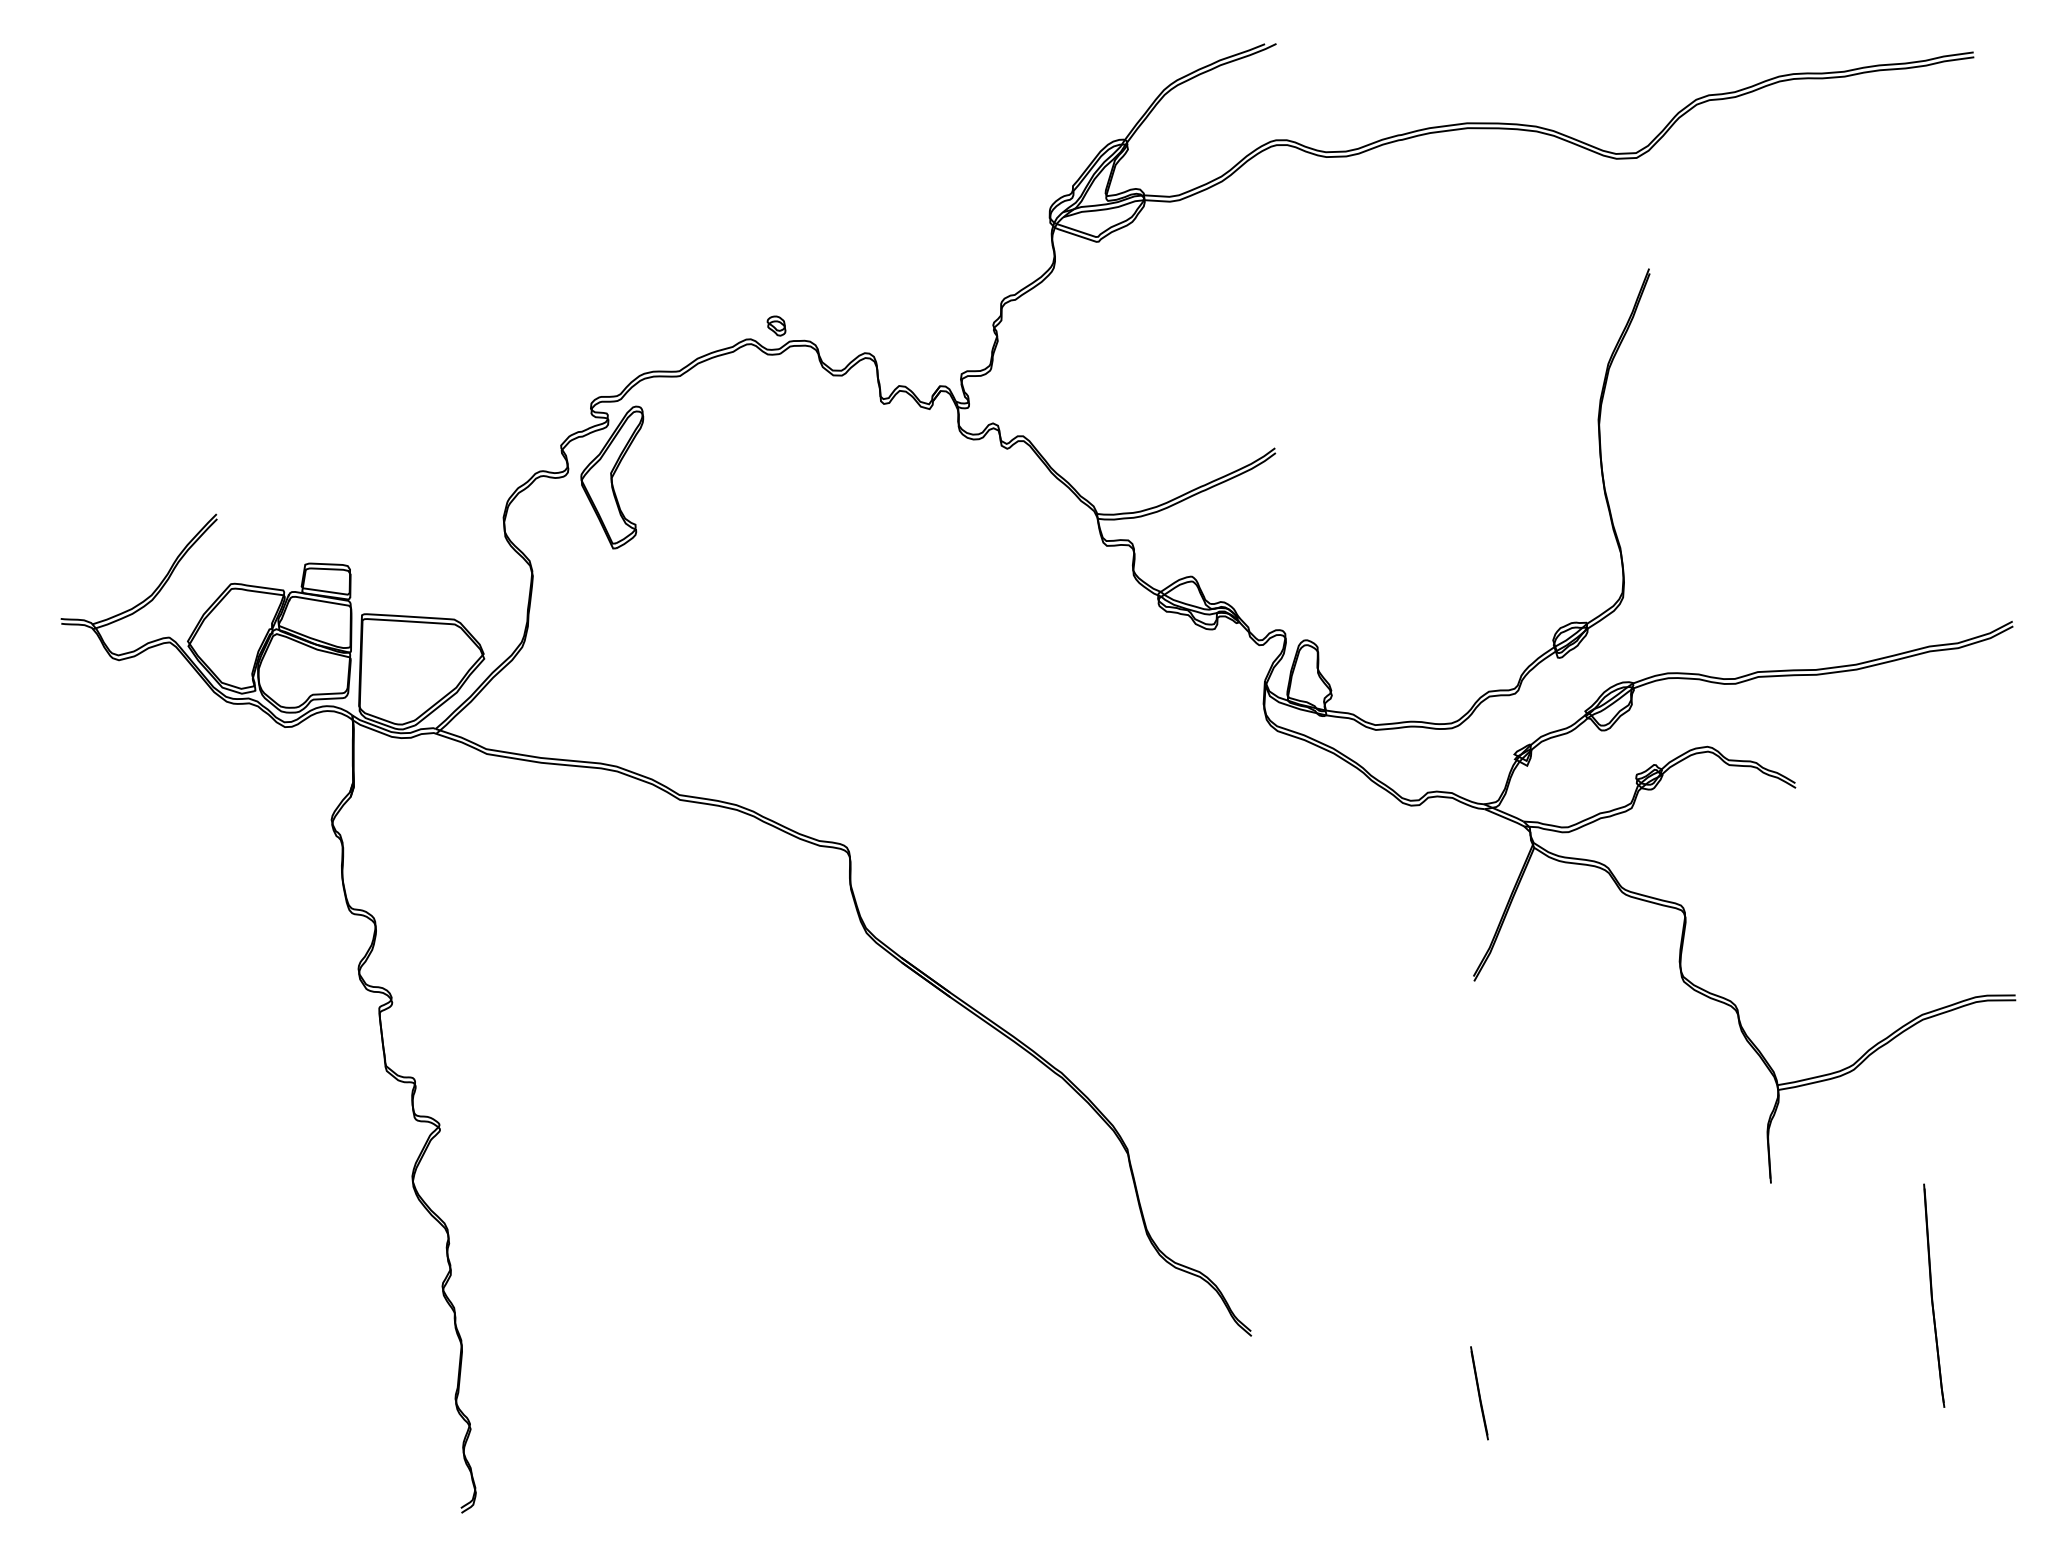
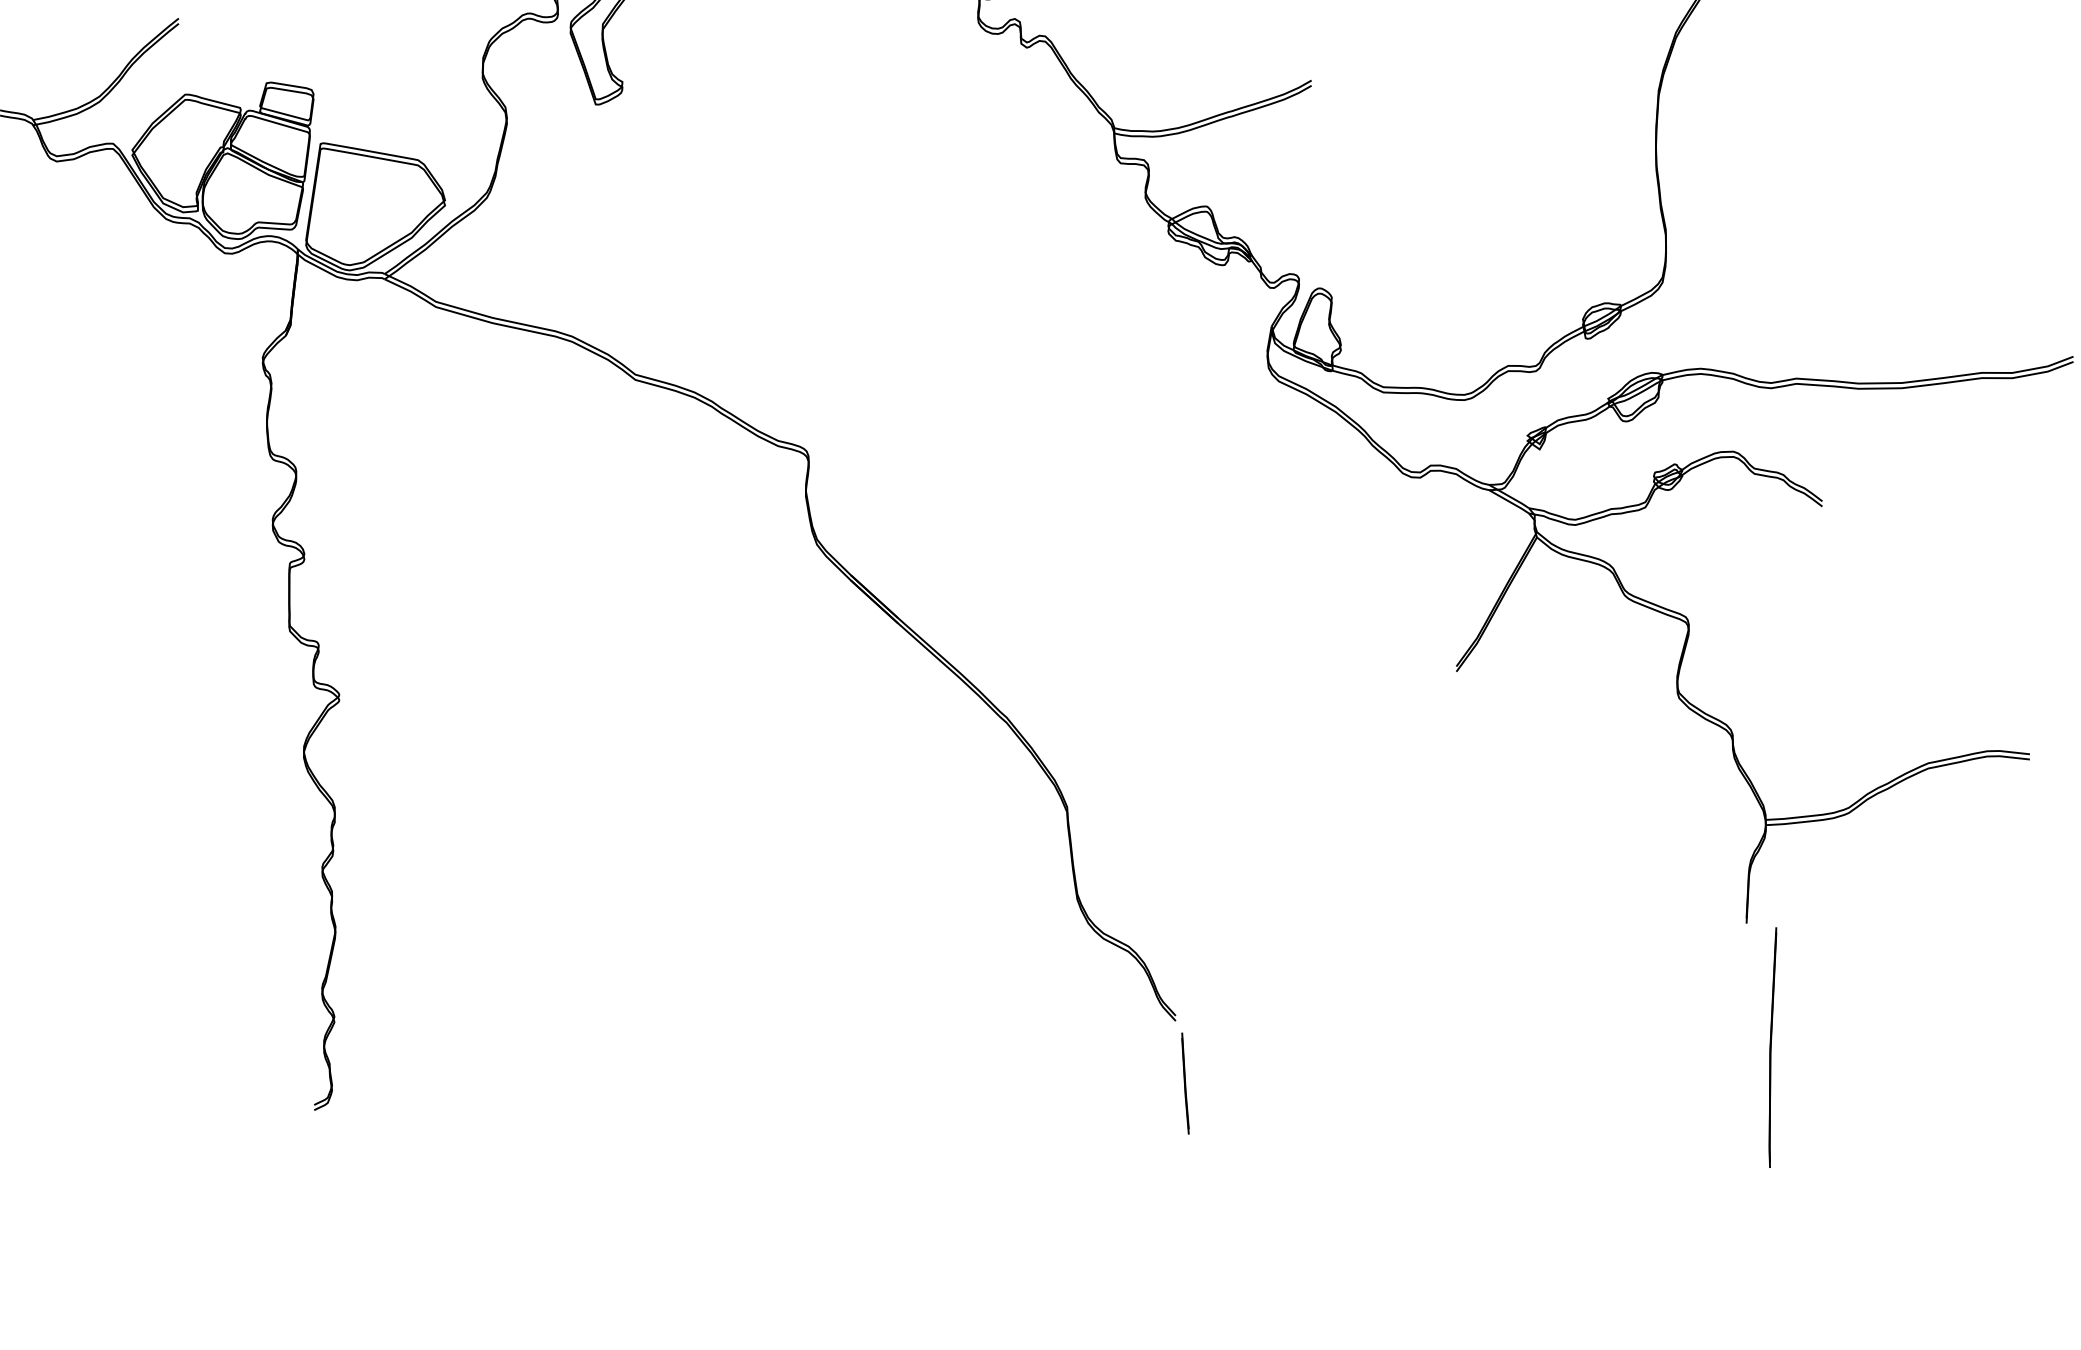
part: (1934, 1295) -> (1773, 1047), moved
line: (1479, 1393) -> (1185, 1083), moved

